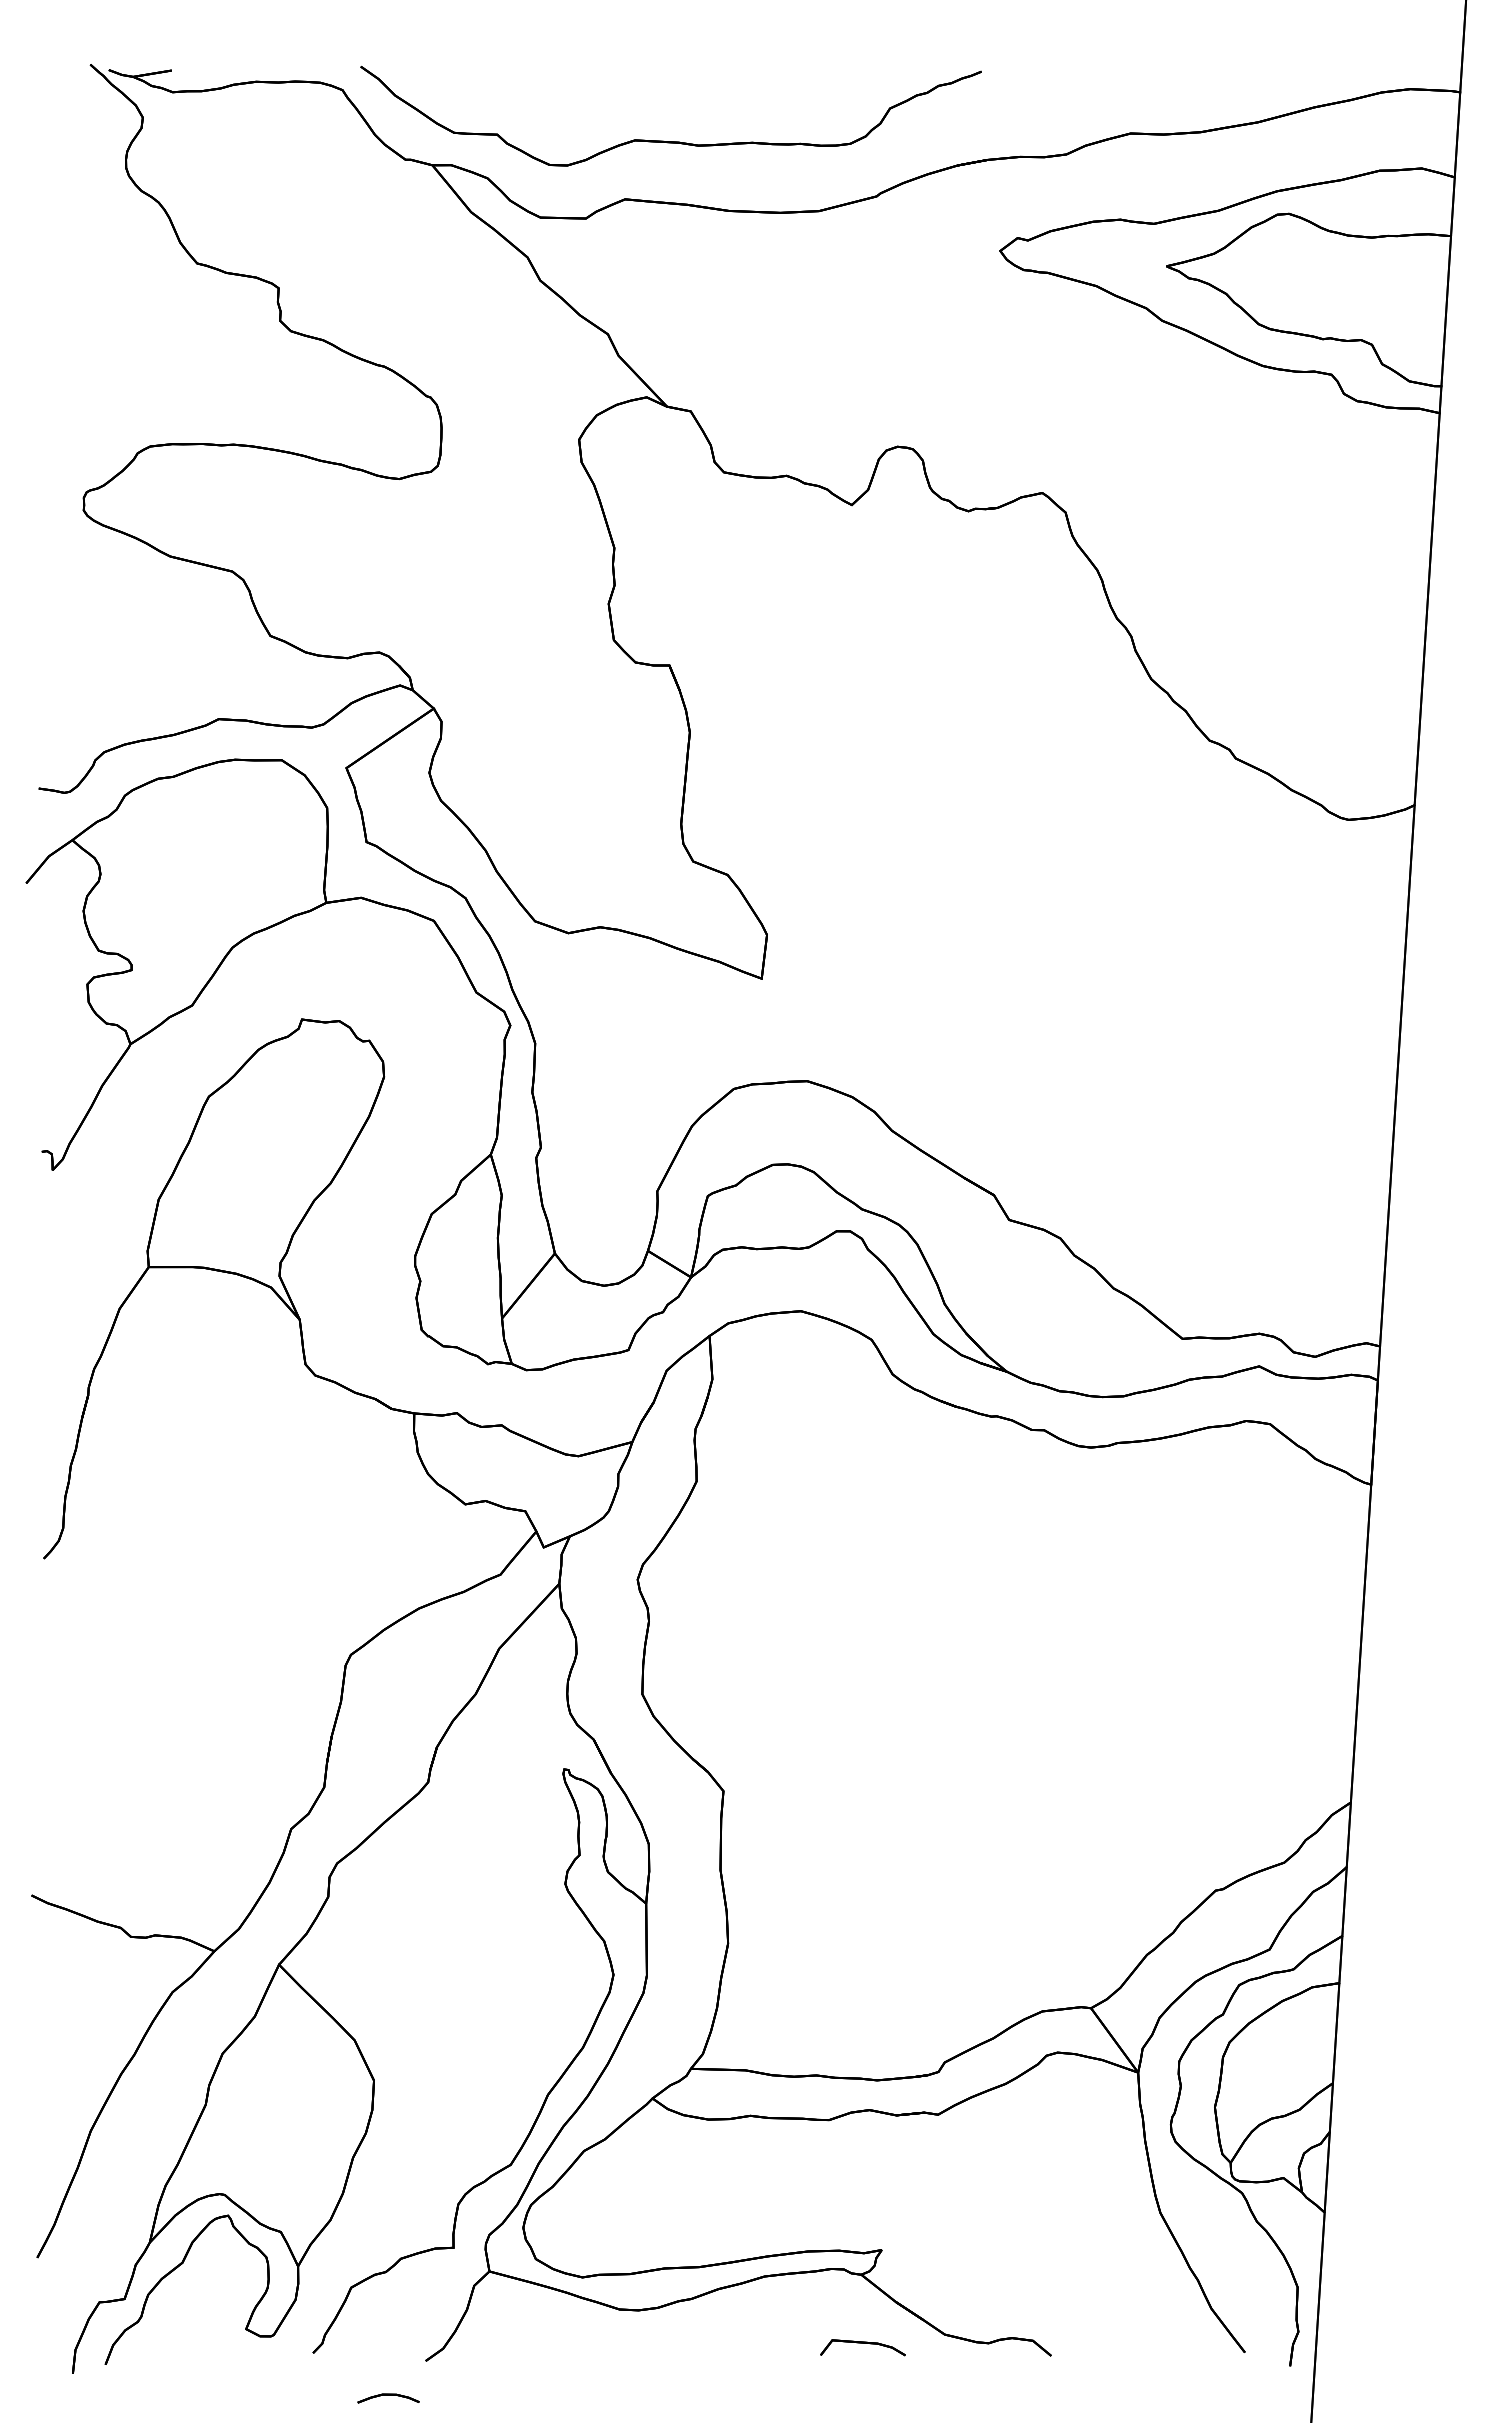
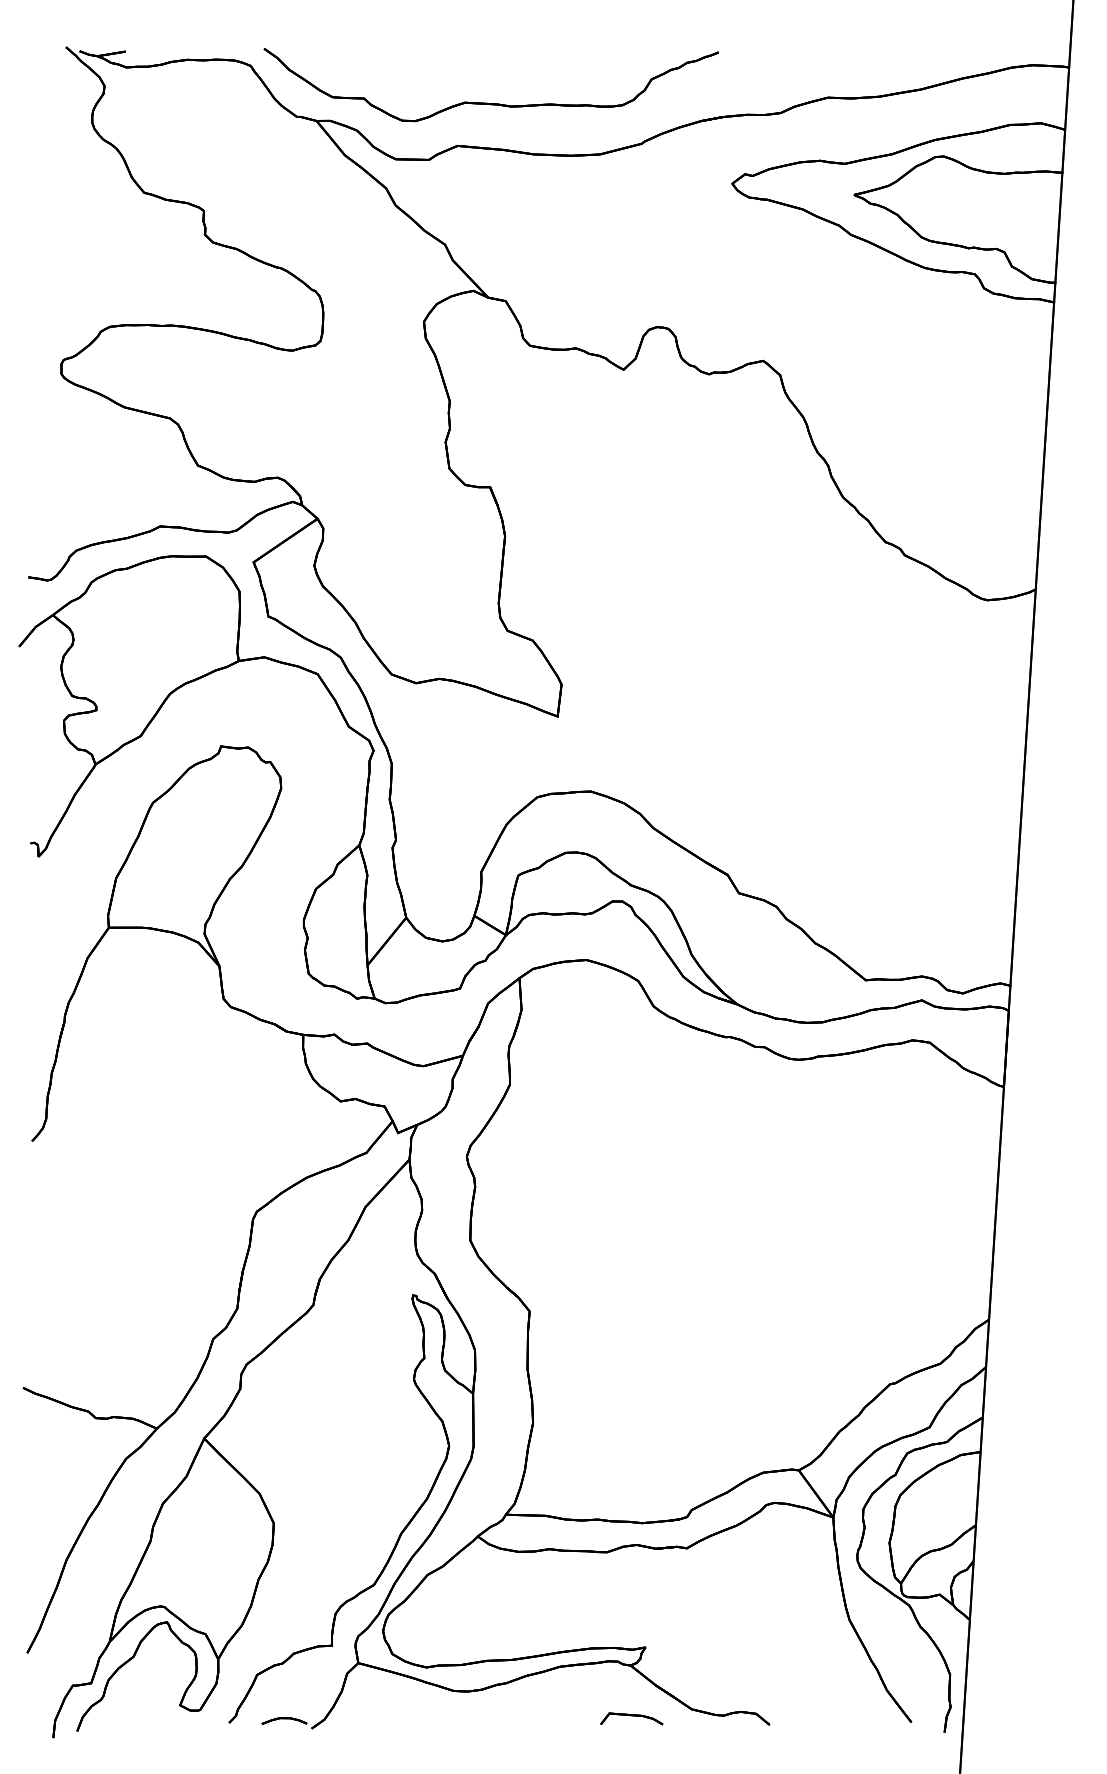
part: (388, 2398) -> (284, 1720), moved

